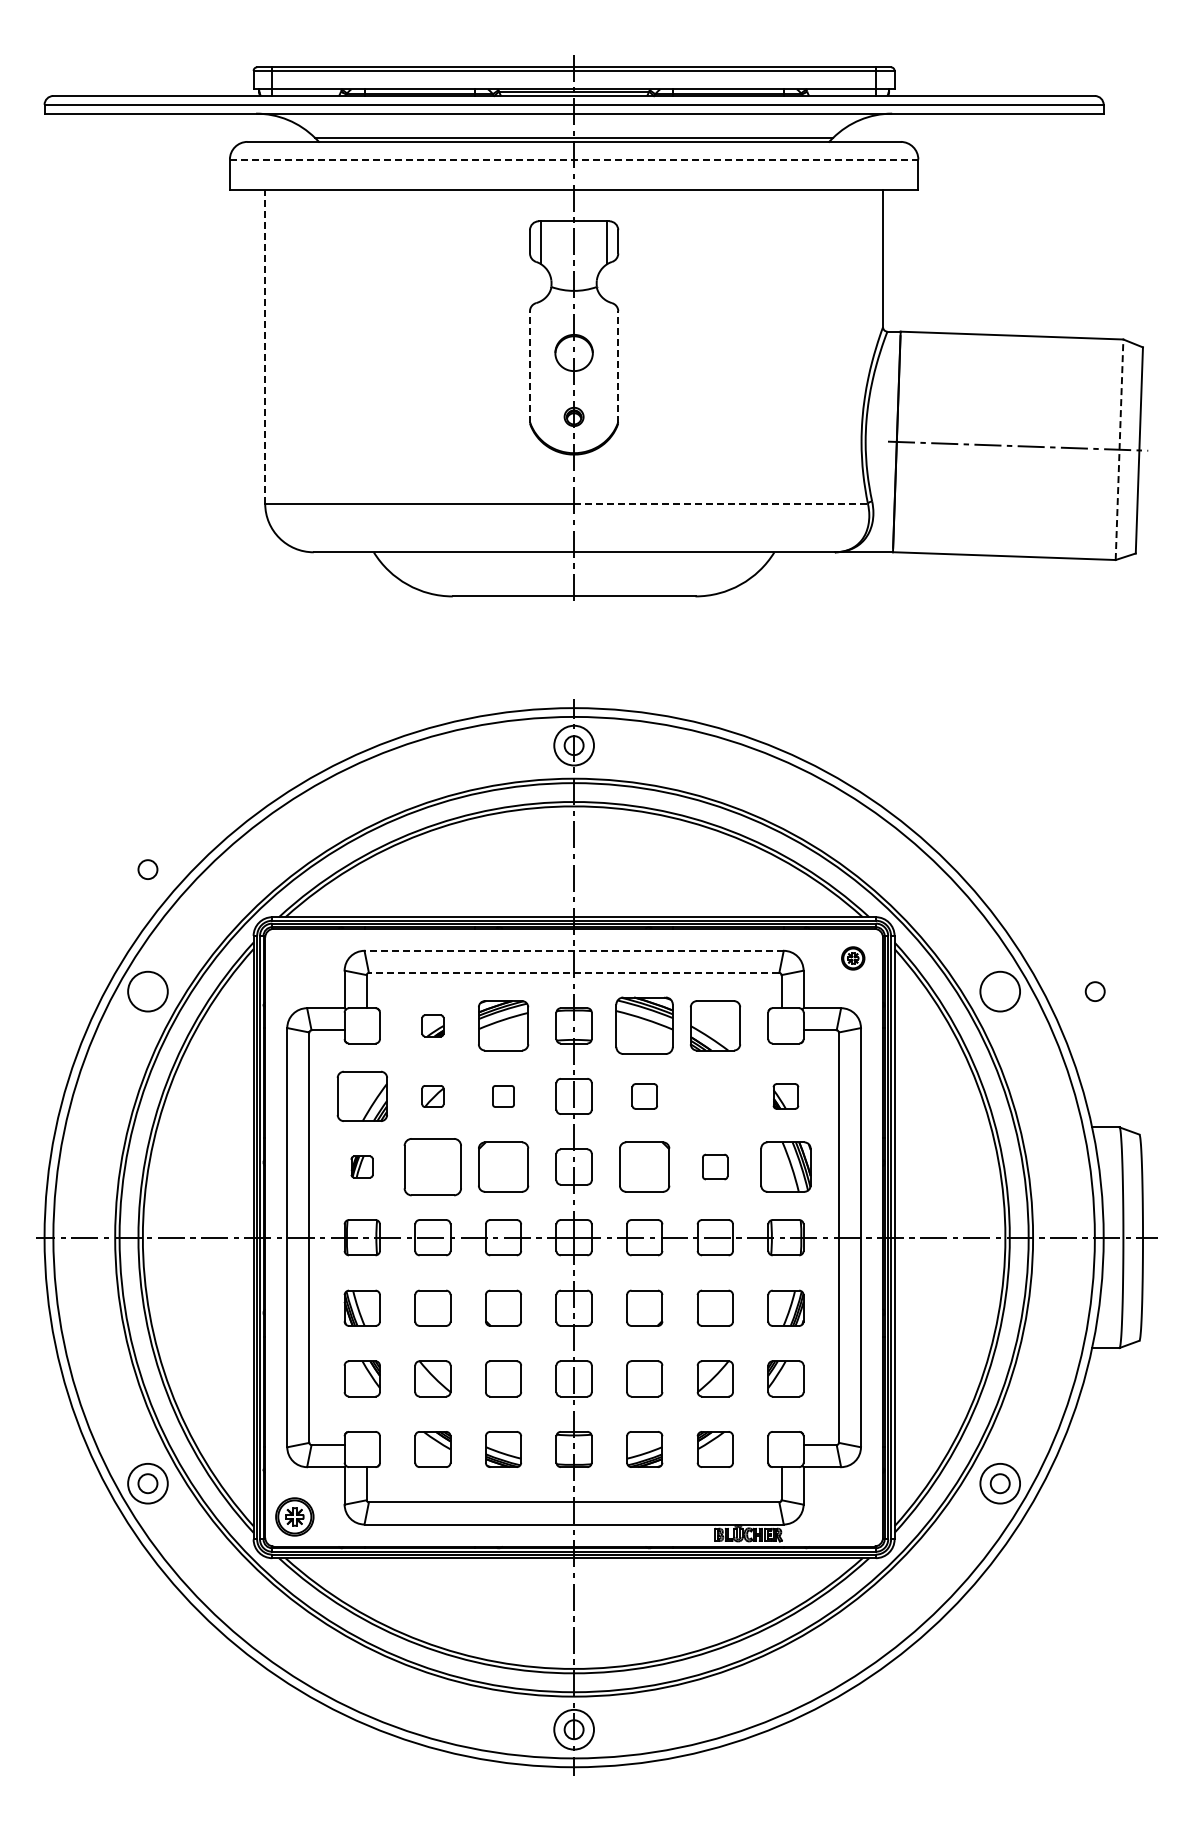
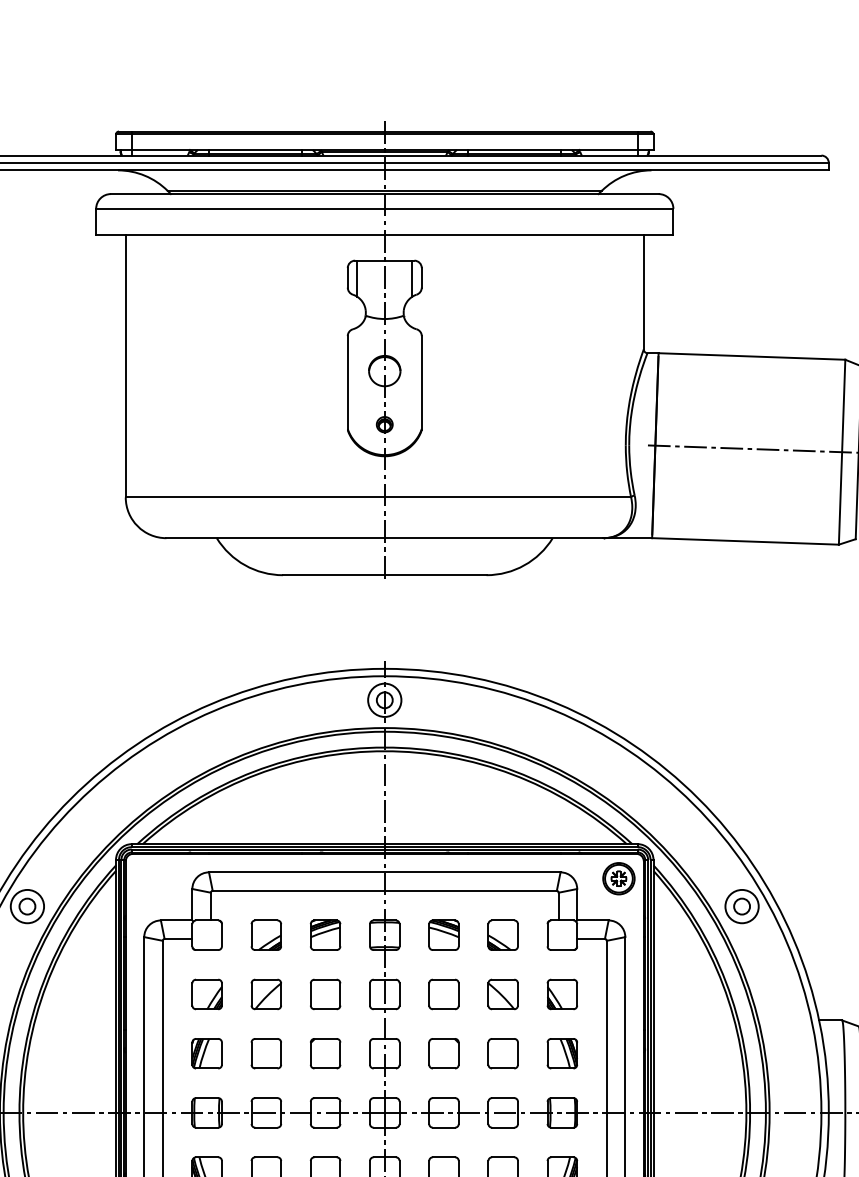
line: (574, 159) -> (385, 208), dashed -> solid
line: (265, 347) -> (125, 366), dashed -> solid
line: (530, 366) -> (348, 382), dashed -> solid
line: (618, 366) -> (421, 382), dashed -> solid
line: (1119, 449) -> (842, 452), dashed -> solid
line: (721, 503) -> (508, 497), dashed -> solid
circle: (147, 869) -> (27, 906), moved
line: (574, 950) -> (385, 872), dashed -> solid
part: (852, 958) -> (618, 878), size x1.67
line: (573, 972) -> (384, 890), dashed -> solid
circle: (1094, 991) -> (741, 906), moved
part: (432, 1025) -> (266, 934), size x1.67
part: (503, 1025) -> (325, 934), size x0.71
part: (644, 1025) -> (443, 934), size x0.62
part: (714, 1025) -> (502, 934), size x0.71
part: (361, 1096) -> (206, 994), size x0.71
part: (432, 1096) -> (266, 994), size x1.67
part: (503, 1096) -> (325, 994), size x1.67
part: (644, 1096) -> (443, 994), size x1.43
part: (714, 1096) -> (502, 994), added
part: (785, 1096) -> (562, 994), size x1.43
part: (361, 1166) -> (206, 1053), size x1.67
part: (432, 1166) -> (266, 1053), size x0.62
part: (503, 1166) -> (325, 1053), size x0.71
part: (644, 1166) -> (443, 1053), size x0.71
part: (714, 1166) -> (502, 1053), size x1.43
part: (785, 1166) -> (562, 1053), size x0.71

